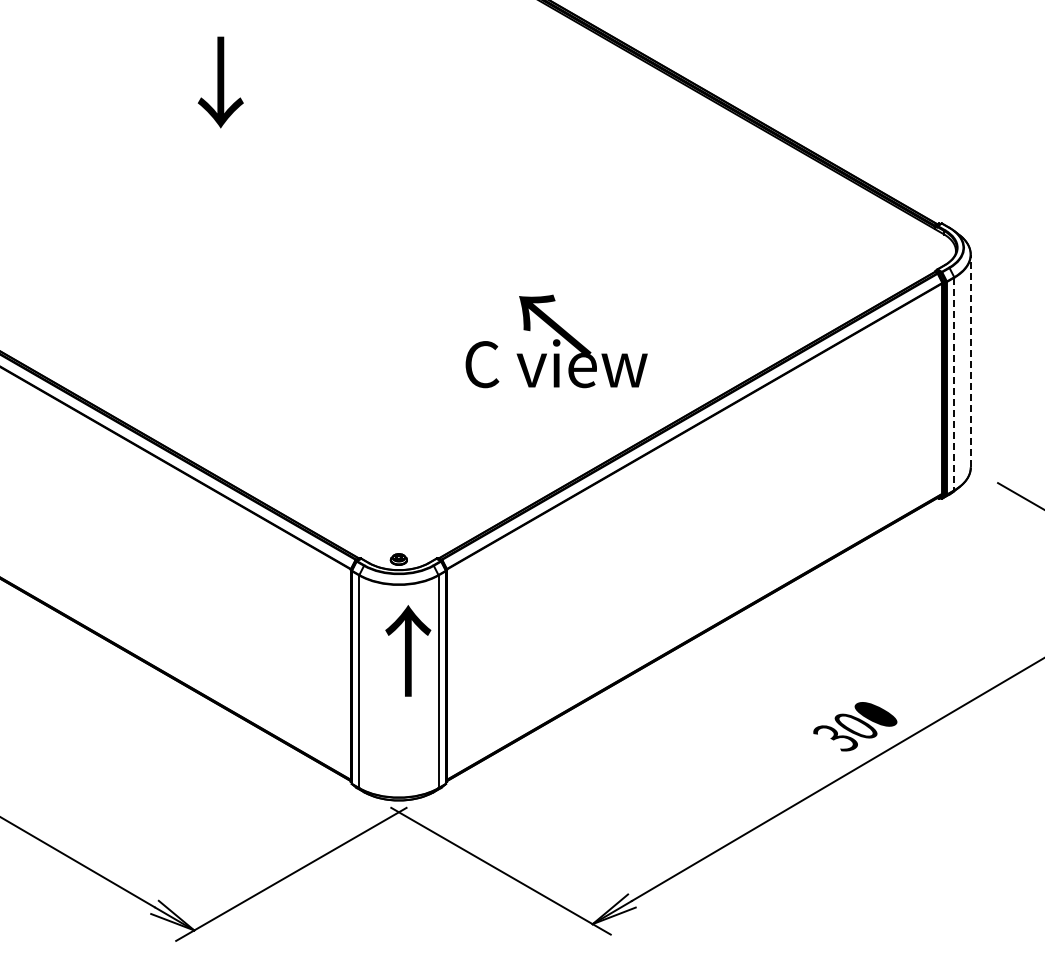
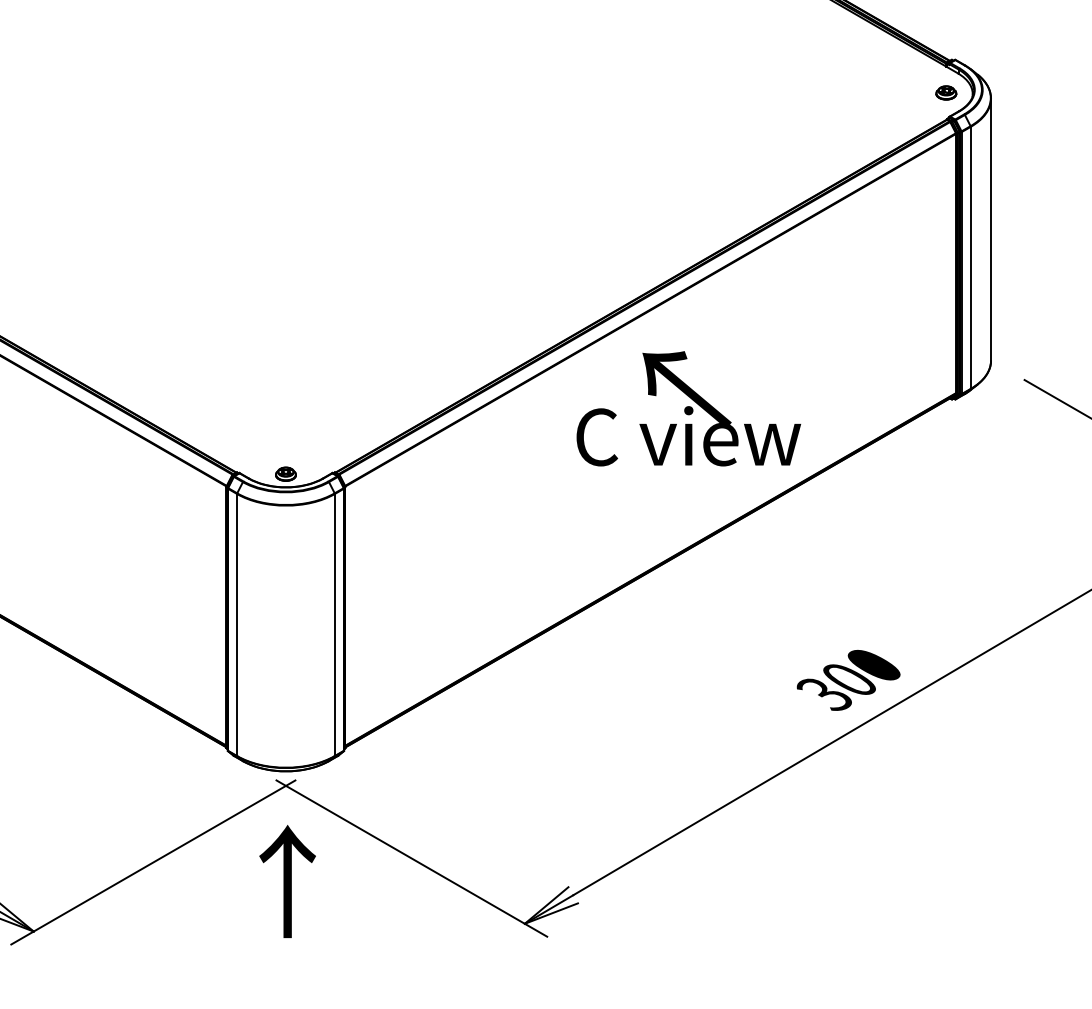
part: (934, 249) -> (946, 92), added
text: (556, 341) -> (688, 408), moved
line: (970, 360) -> (990, 228), dashed -> solid
line: (954, 384) -> (970, 258), dashed -> solid
text: (408, 650) -> (287, 881), moved

